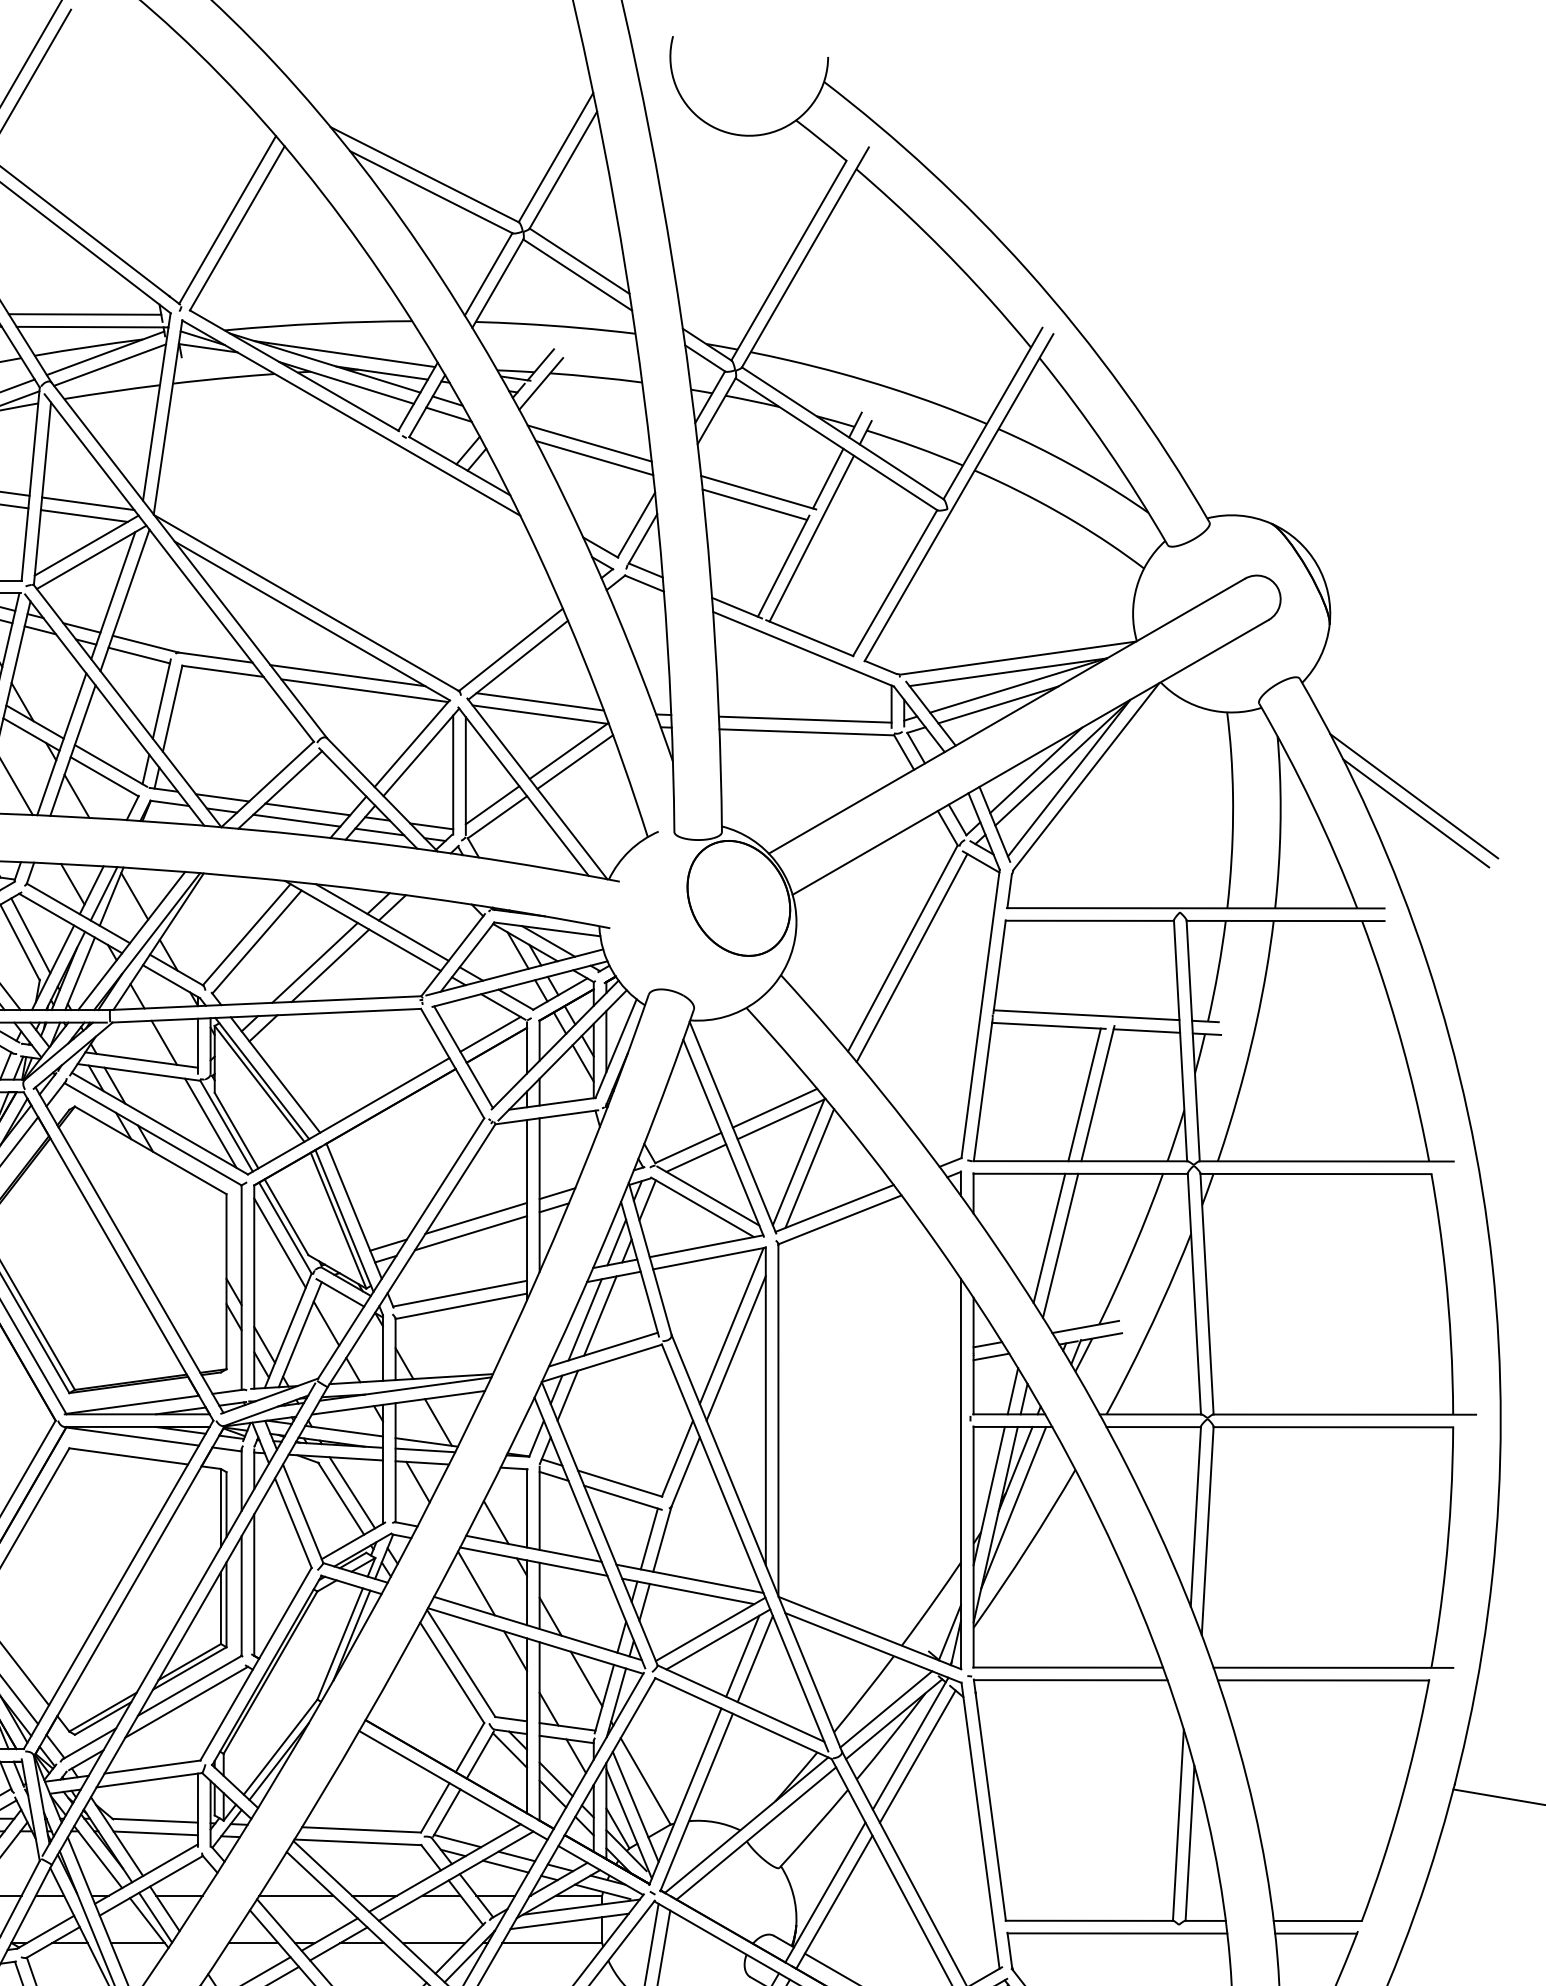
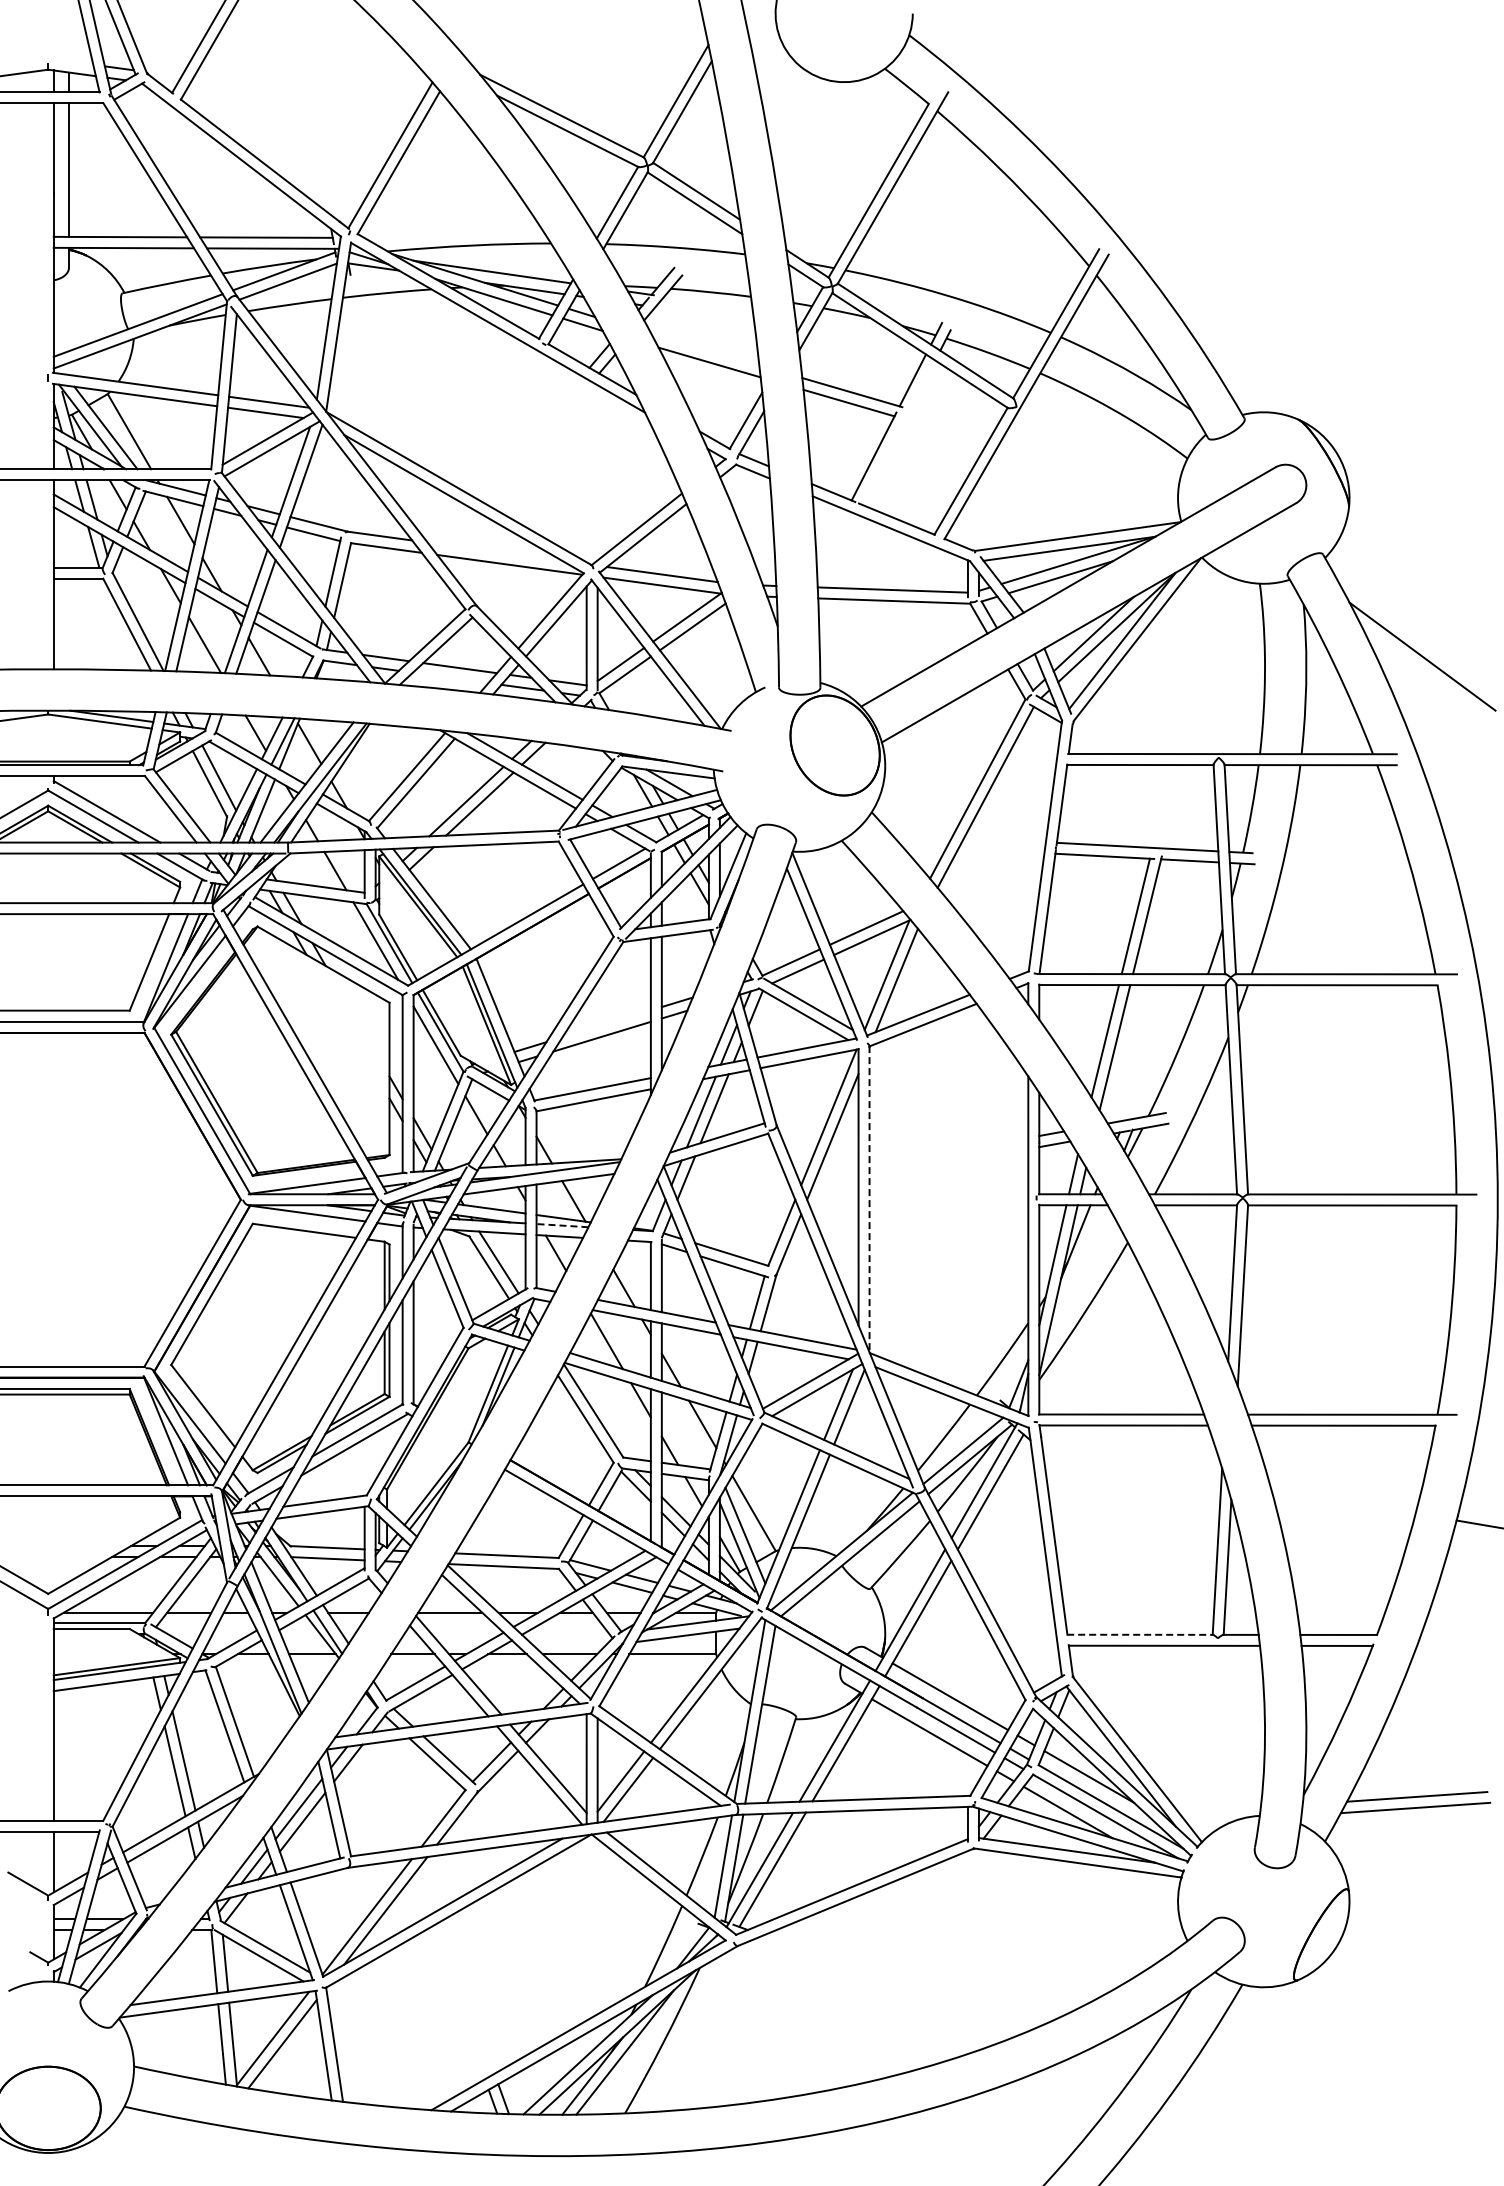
line: (589, 443) -> (705, 349), removed
line: (811, 538) -> (898, 432), removed
line: (347, 675) -> (494, 551), removed
line: (1415, 813) -> (1423, 671), removed
line: (296, 820) -> (450, 677), removed
line: (476, 1218) -> (606, 1023), removed
line: (778, 1420) -> (869, 1199), solid -> dashed
line: (425, 1450) -> (562, 1225), solid -> dashed
line: (1012, 1507) -> (1073, 1275), removed
line: (1089, 1920) -> (1140, 1634), solid -> dashed

